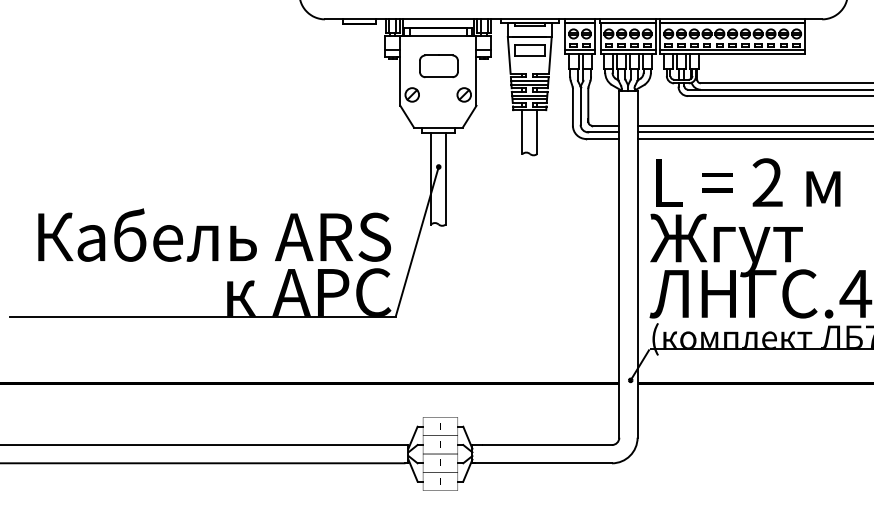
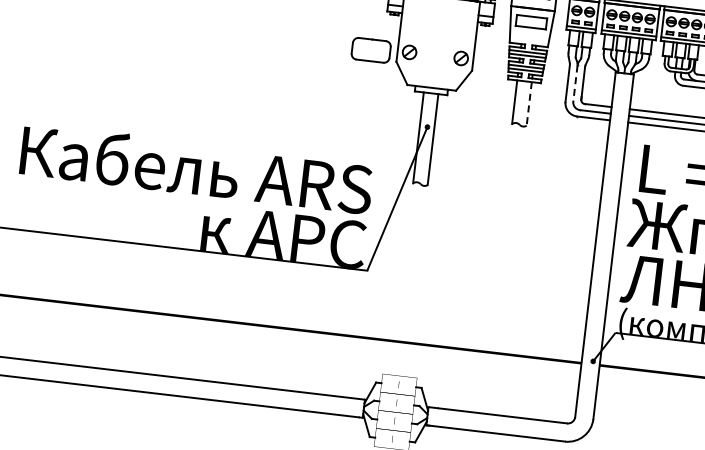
part: (438, 66) -> (370, 50), moved
line: (580, 107) -> (575, 84), solid -> dashed
line: (537, 132) -> (529, 104), solid -> dashed

